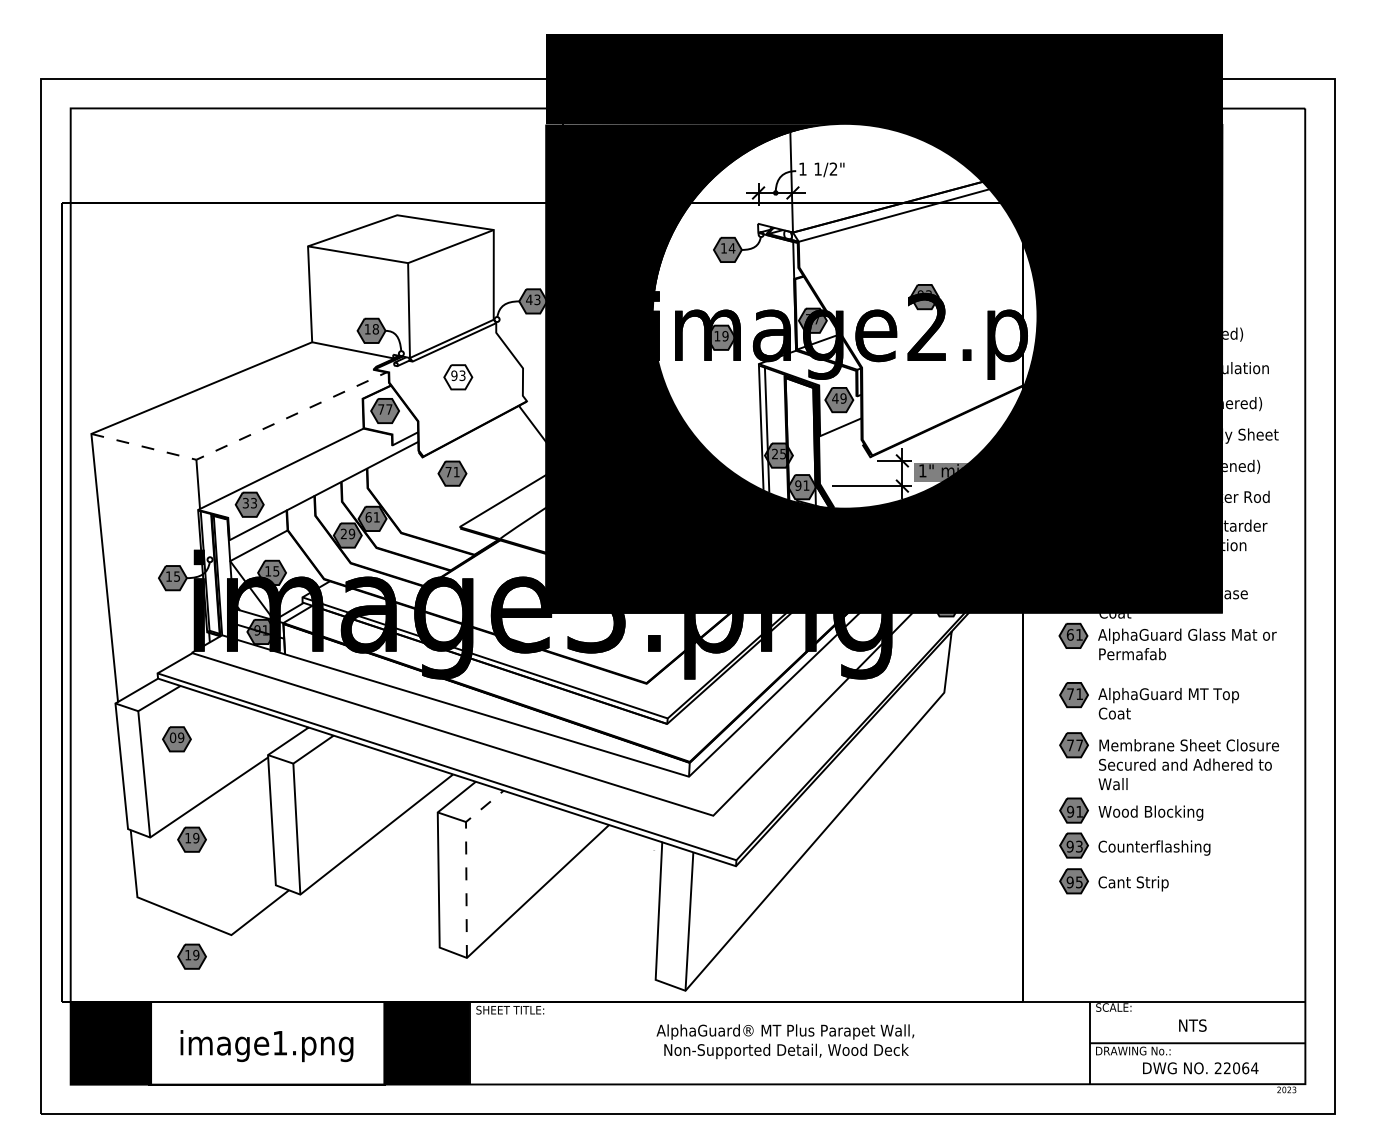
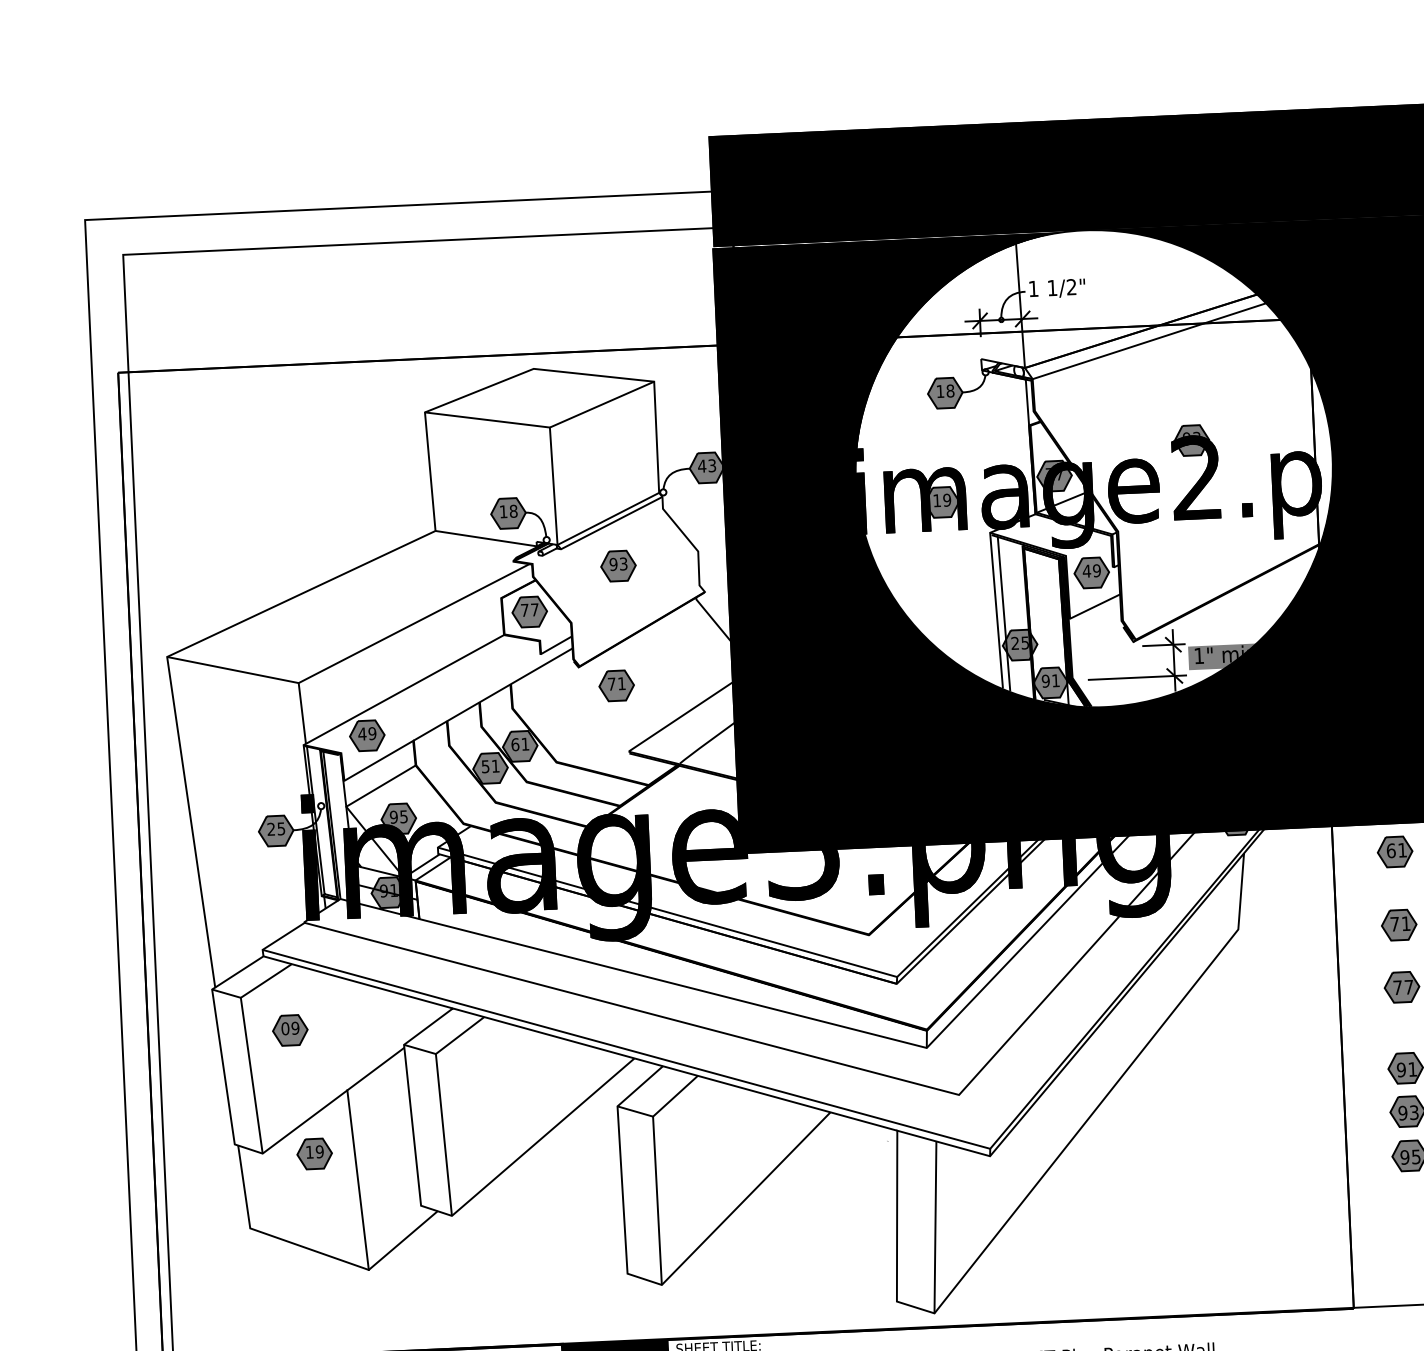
text: (731, 248) -> (949, 391), 14 -> 18
fill: (458, 377) -> (618, 566), added
line: (241, 439) -> (353, 655), dashed -> solid
text: (249, 503) -> (366, 734), 33 -> 49
text: (348, 533) -> (491, 765), 29 -> 51
text: (268, 571) -> (394, 817), 15 -> 95
text: (168, 576) -> (270, 829), 15 -> 25
line: (225, 862) -> (357, 1180), added
line: (466, 864) -> (656, 1169), dashed -> solid
part: (191, 956) -> (320, 1298), removed

